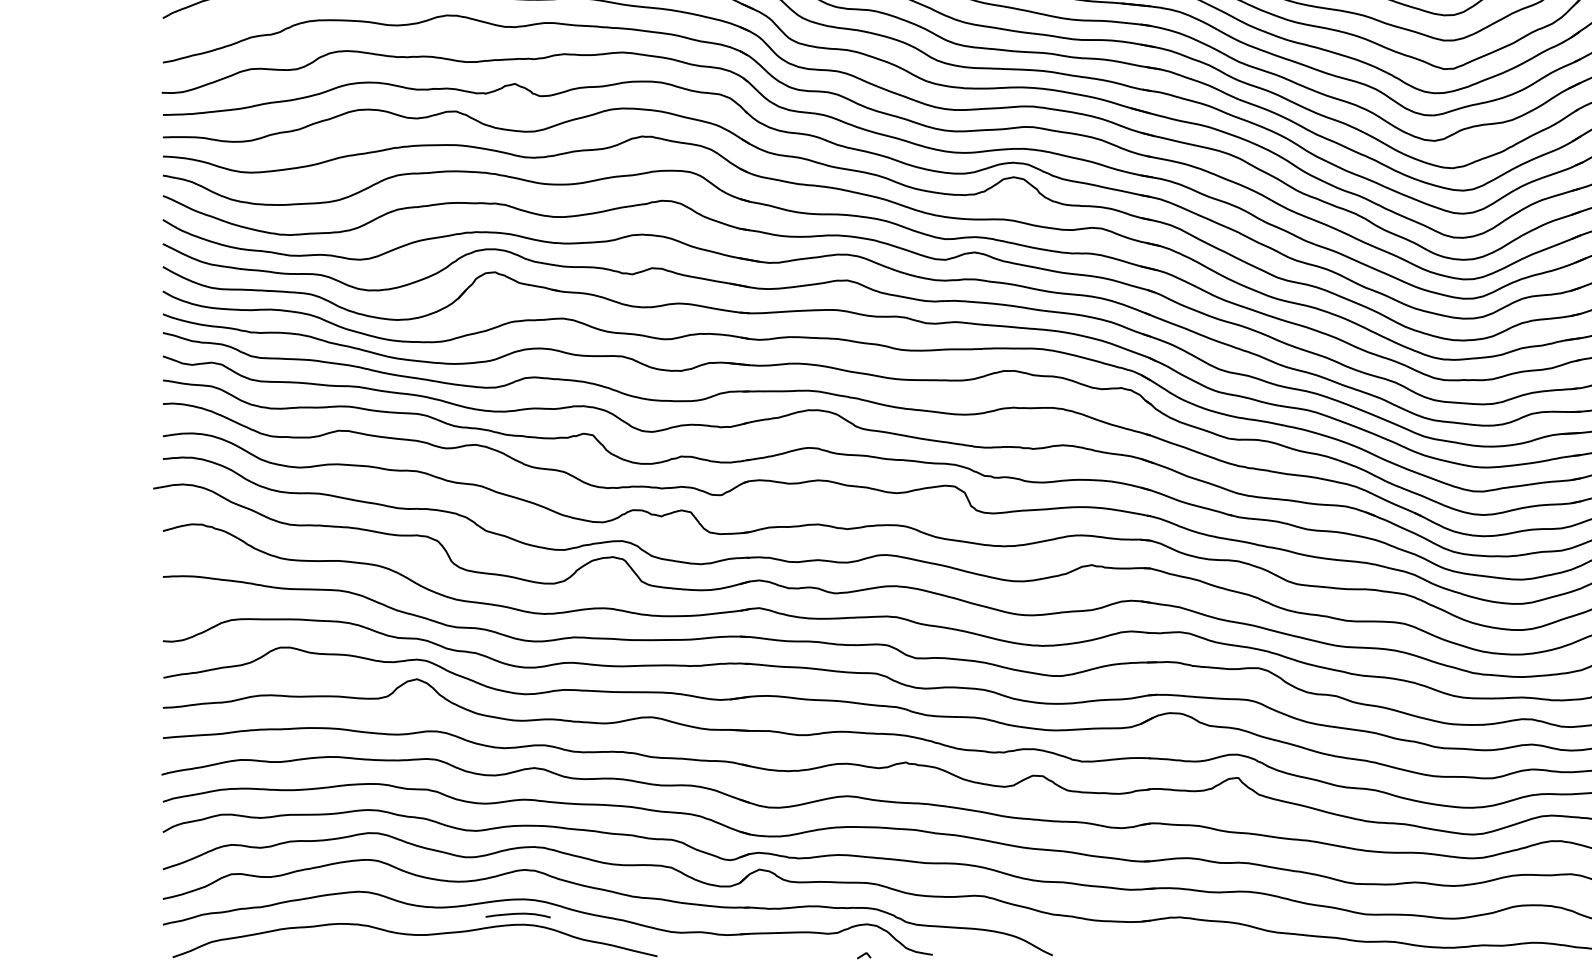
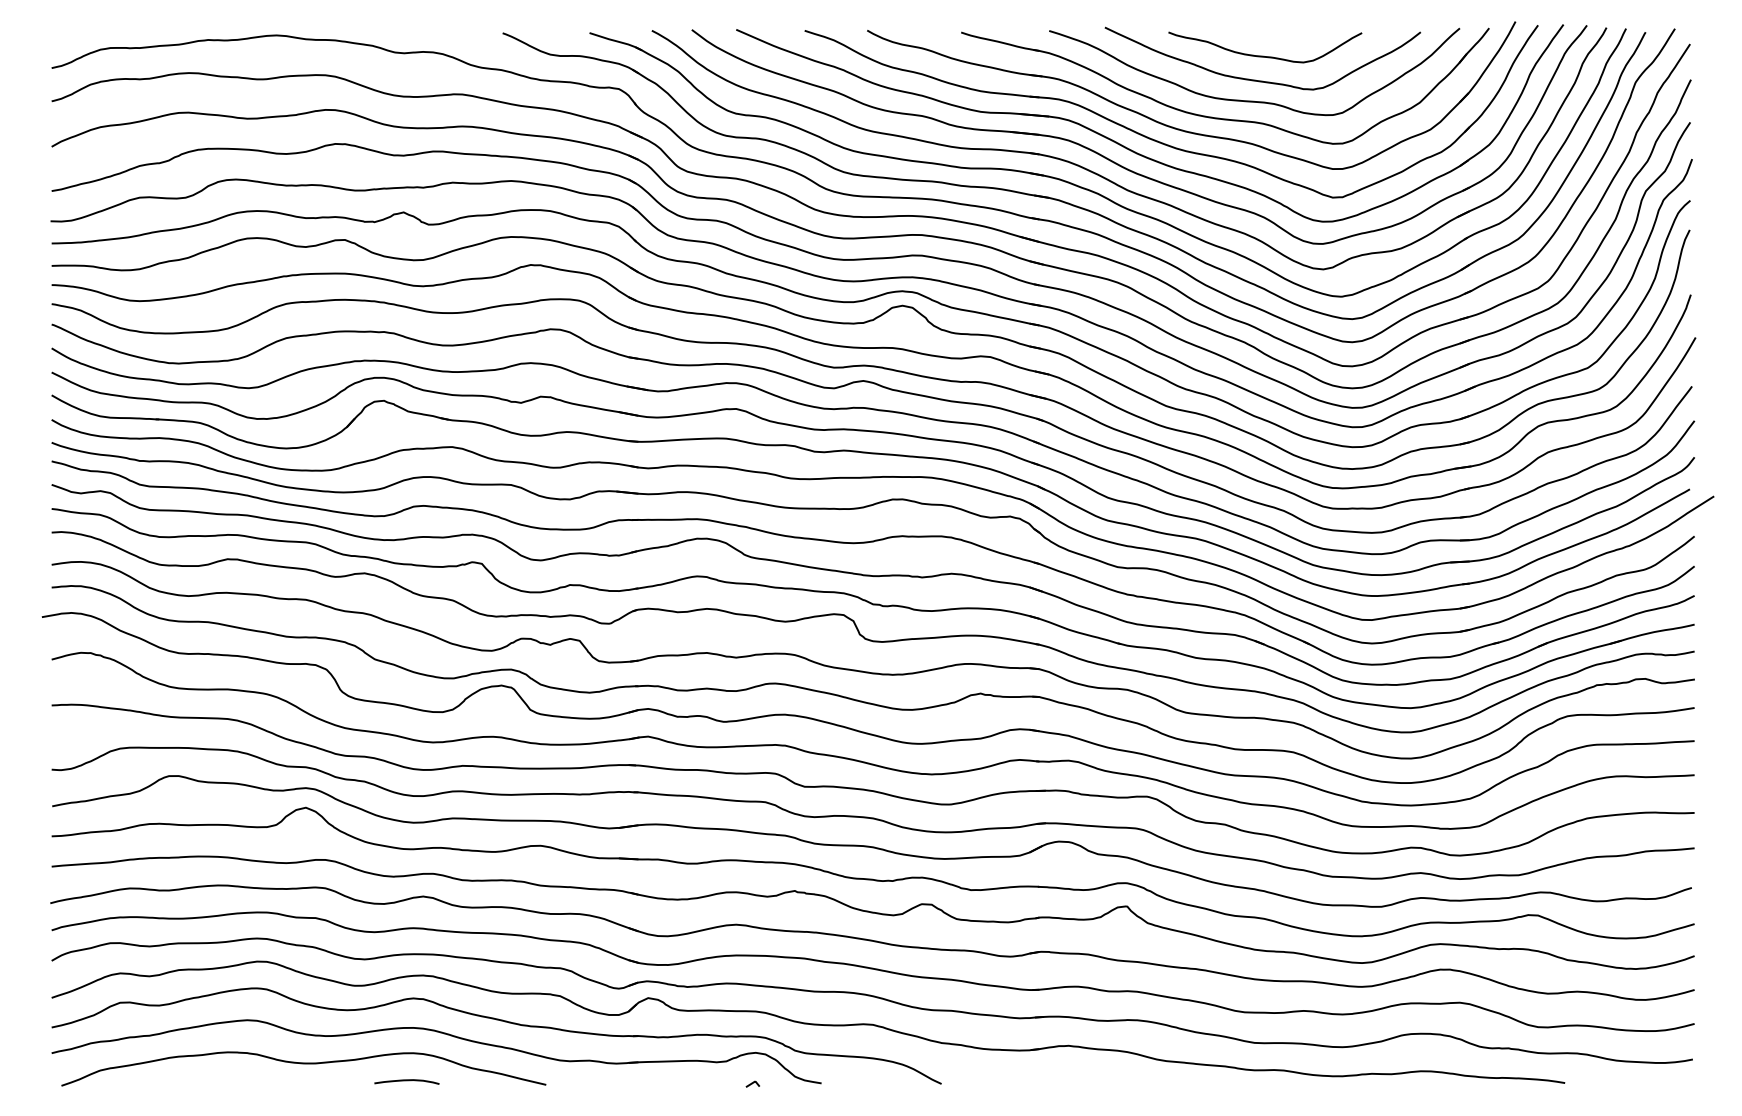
curve: (517, 915) -> (406, 1081), moved

